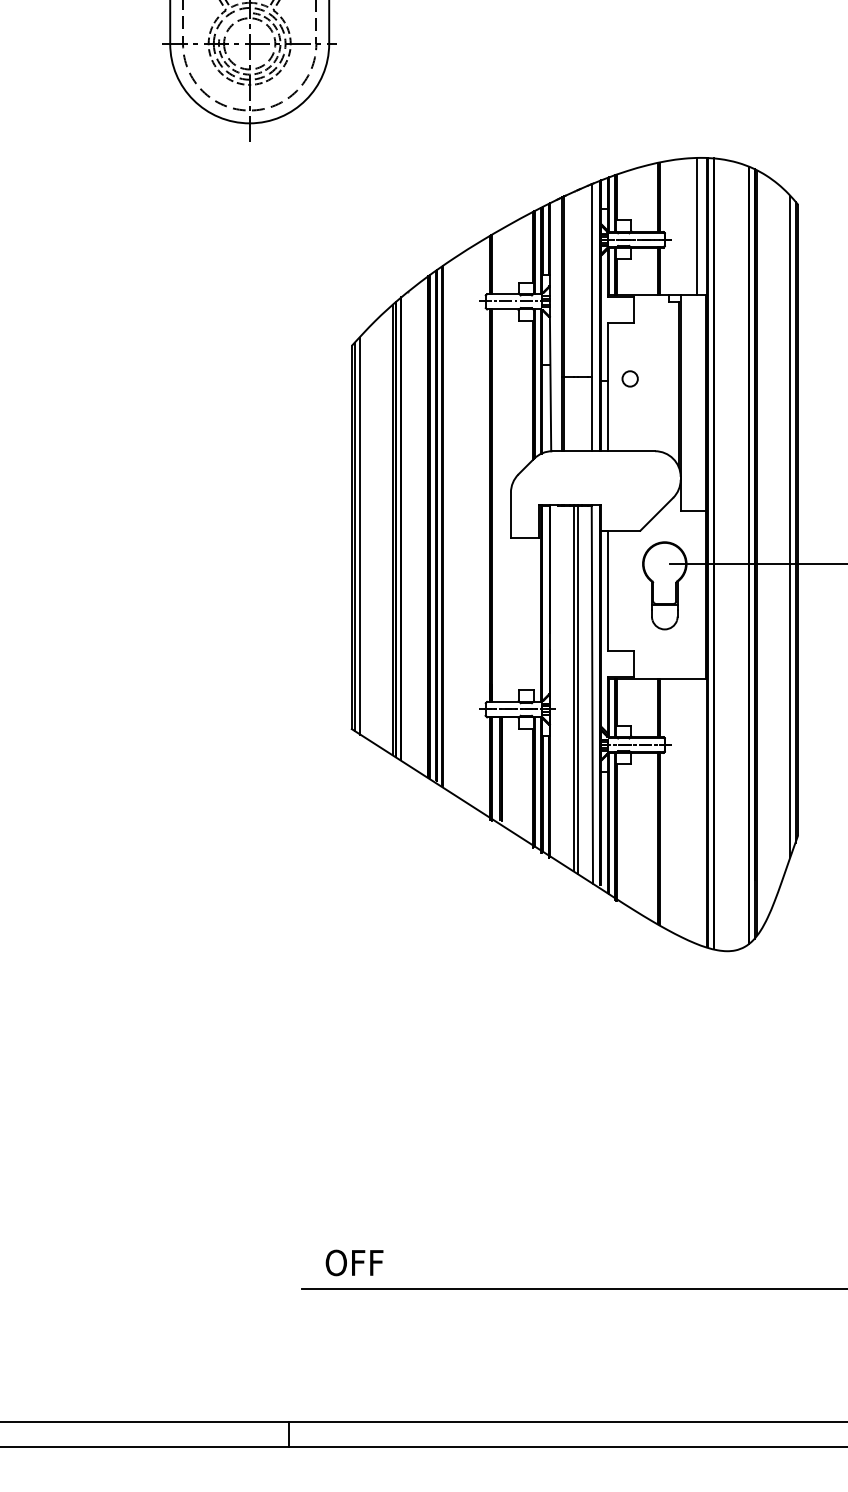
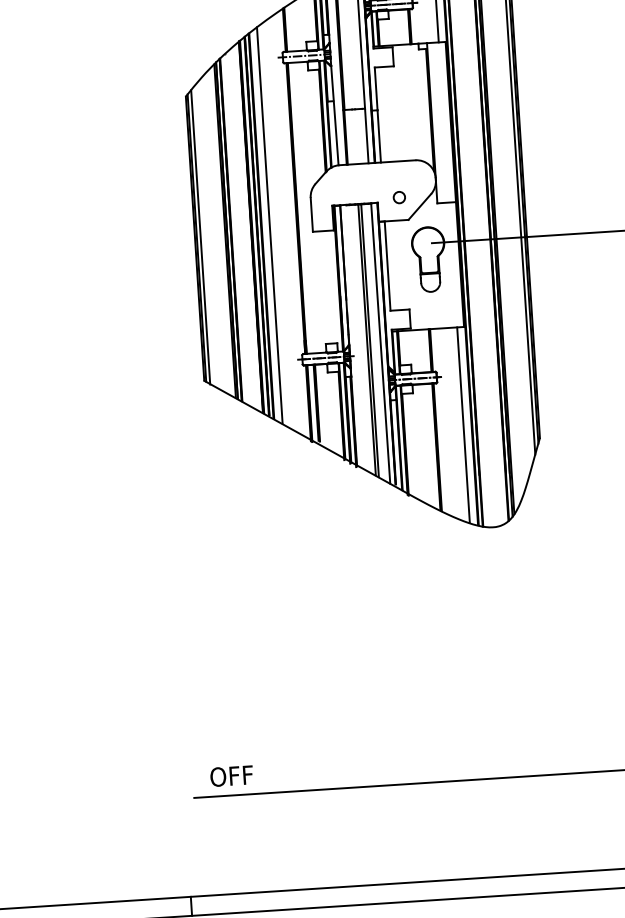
circle: (629, 378) -> (398, 197), moved
line: (453, 525) -> (269, 225), added
line: (696, 810) -> (463, 424), added

